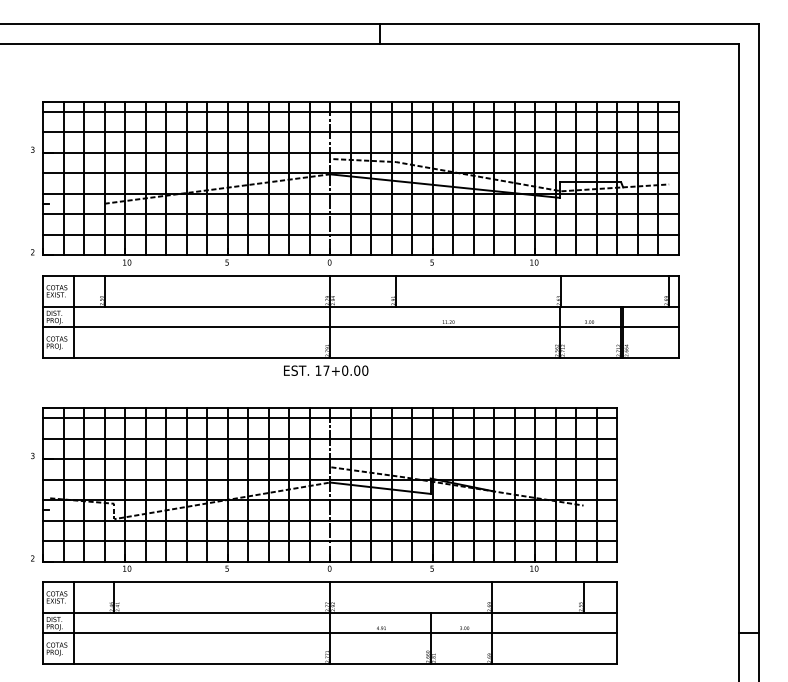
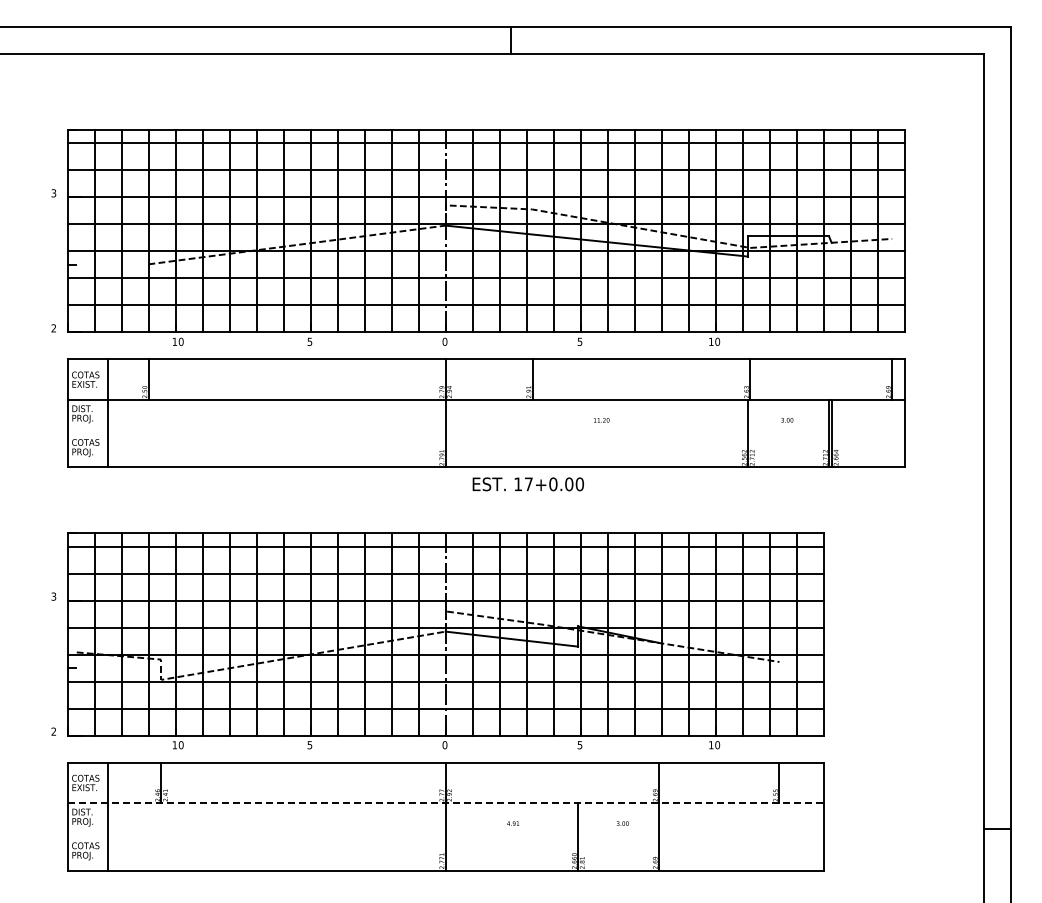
line: (360, 326) -> (485, 426), removed
text: (325, 370) -> (527, 484), moved
line: (330, 613) -> (446, 803), solid -> dashed
line: (330, 633) -> (445, 830), removed

